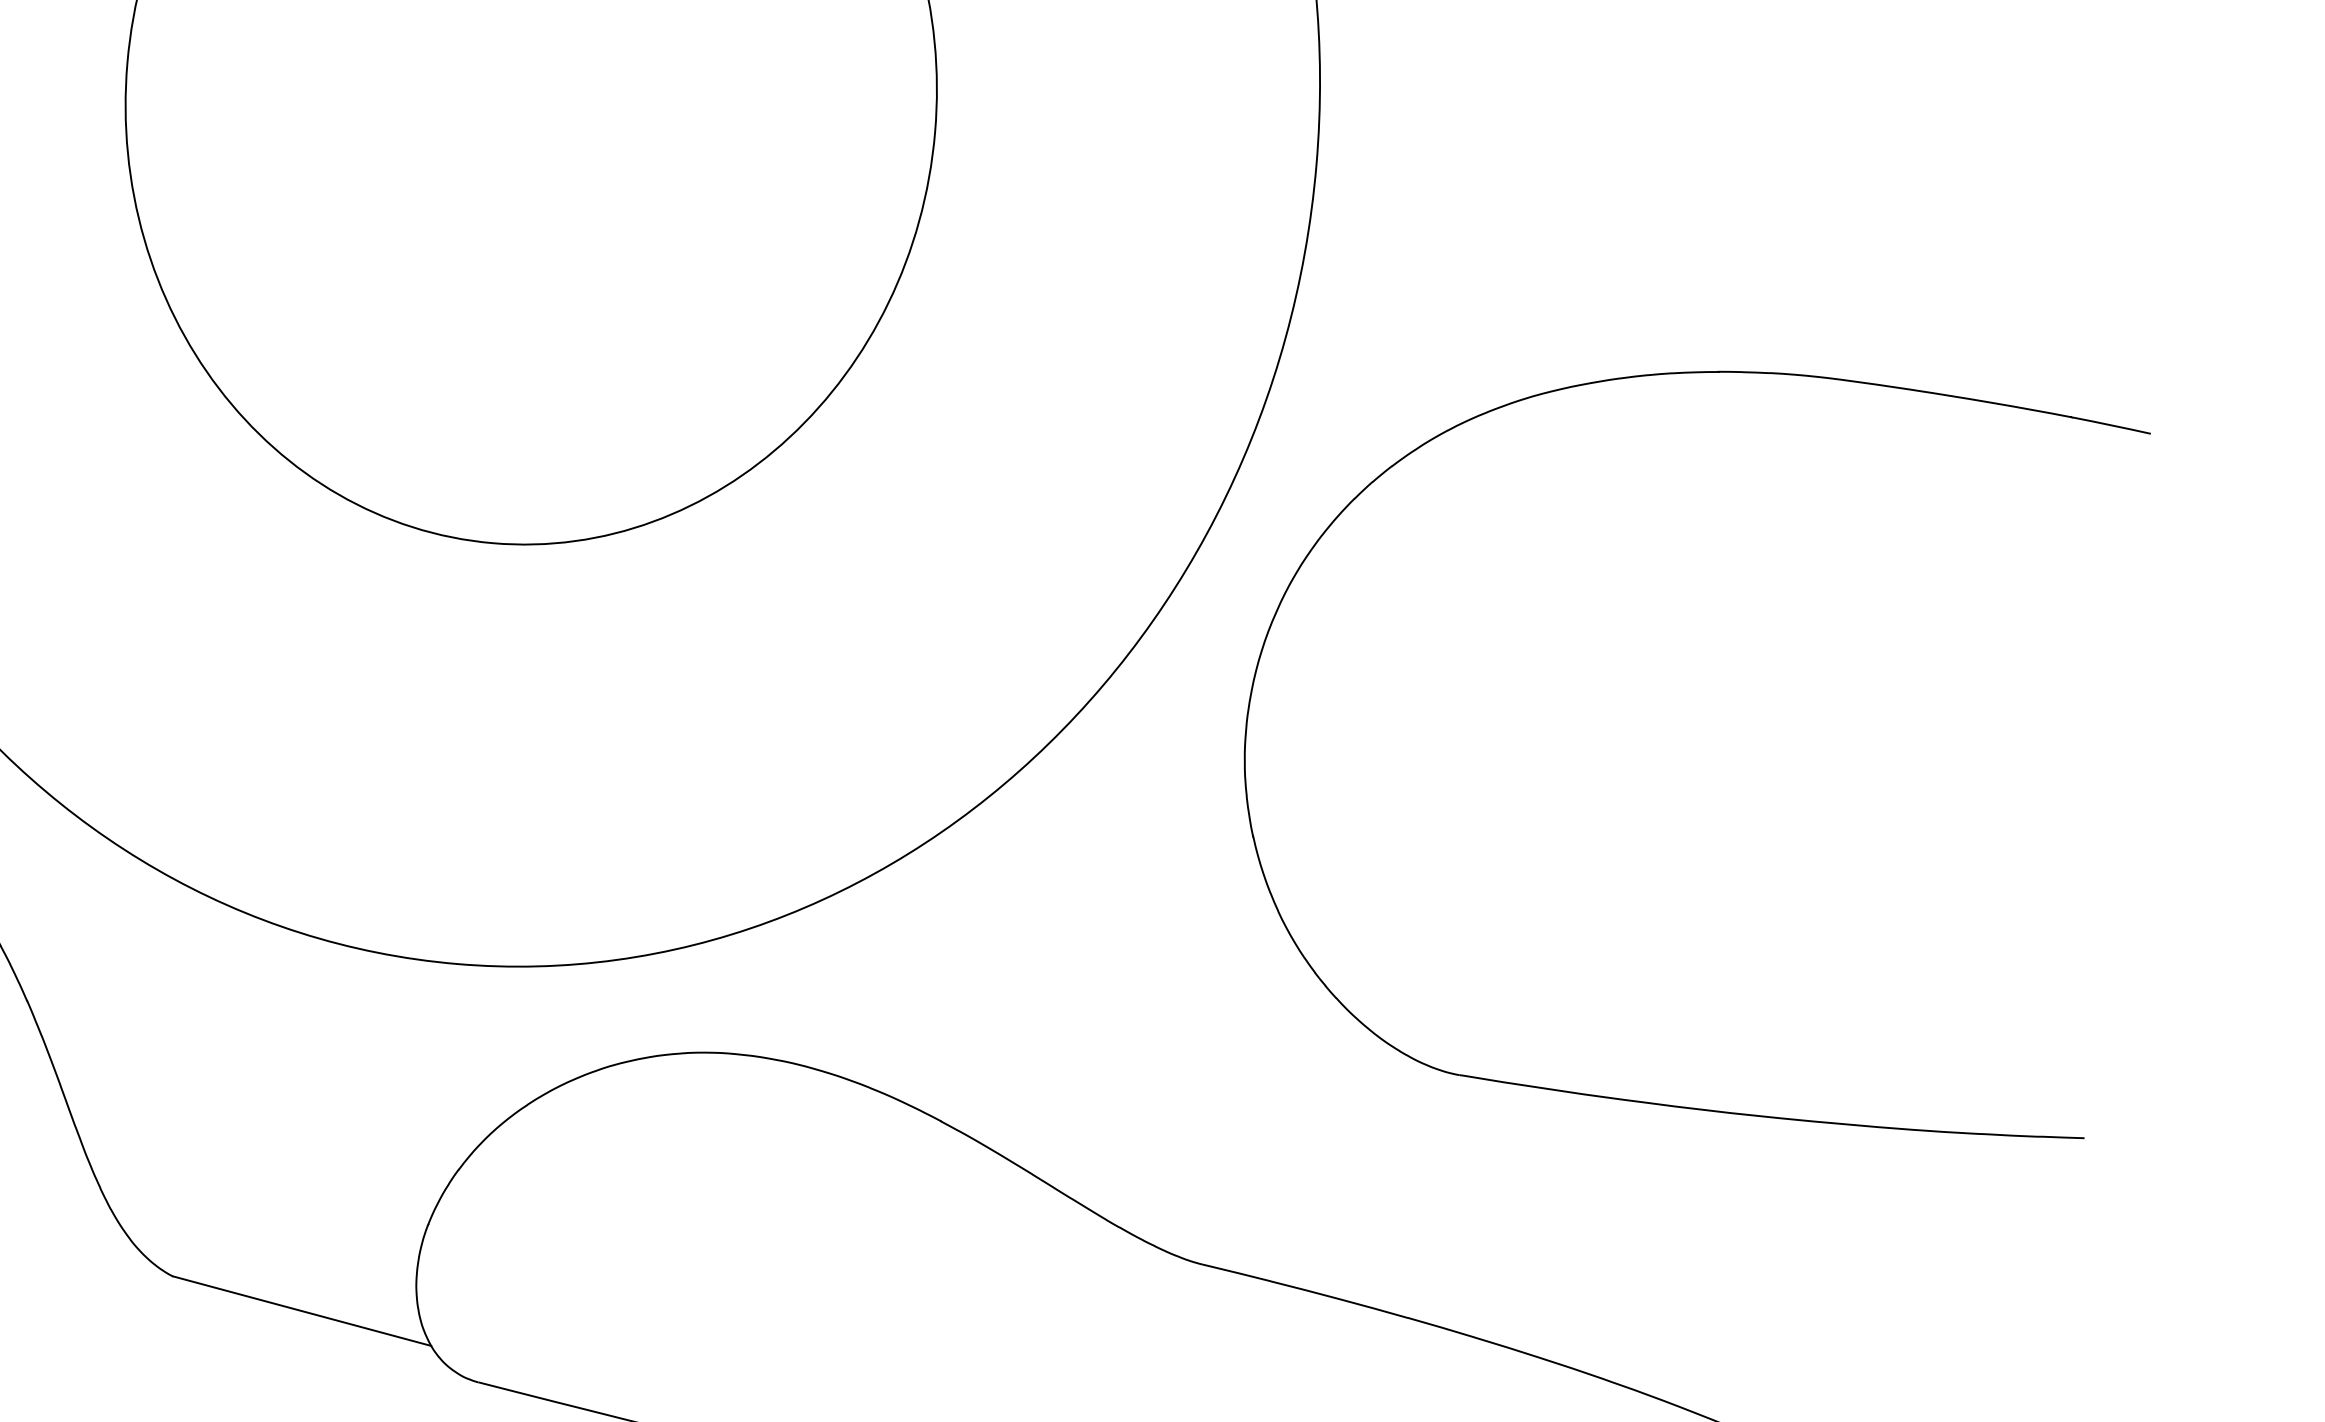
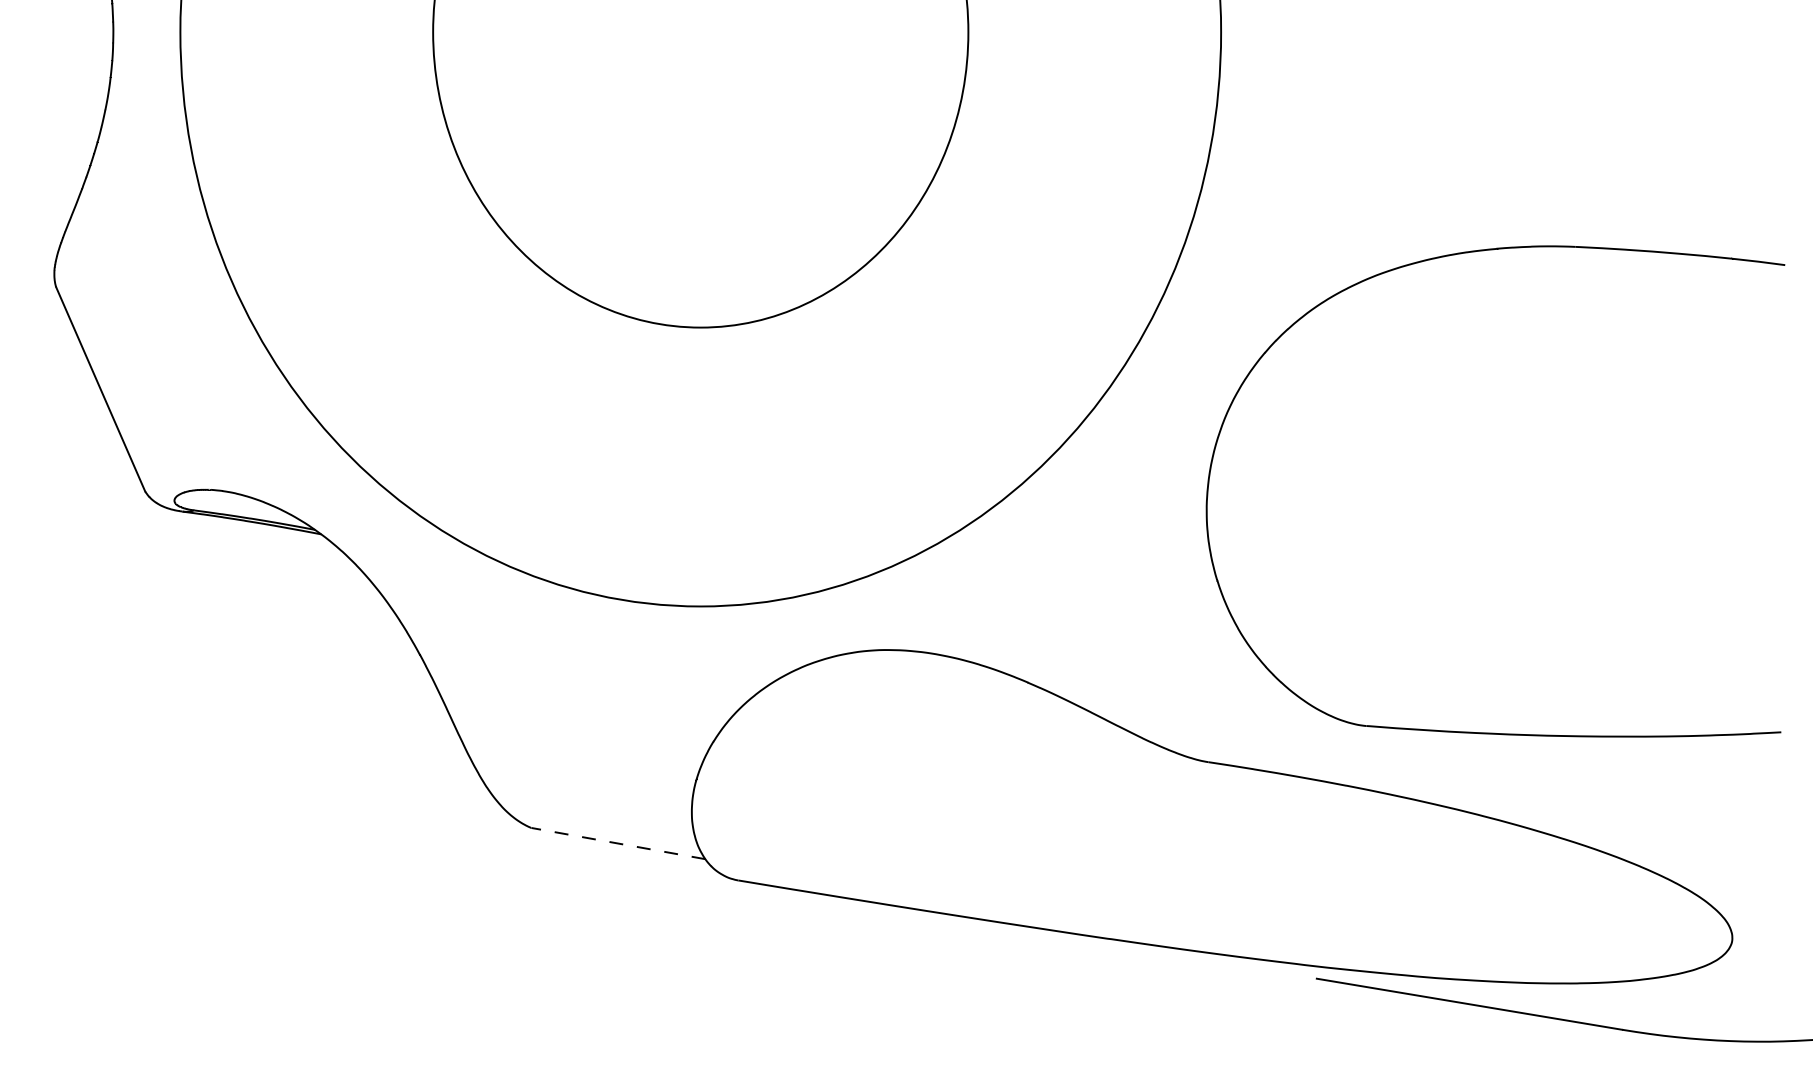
part: (1654, 376) -> (1455, 255), moved
line: (302, 1311) -> (618, 843), solid -> dashed

